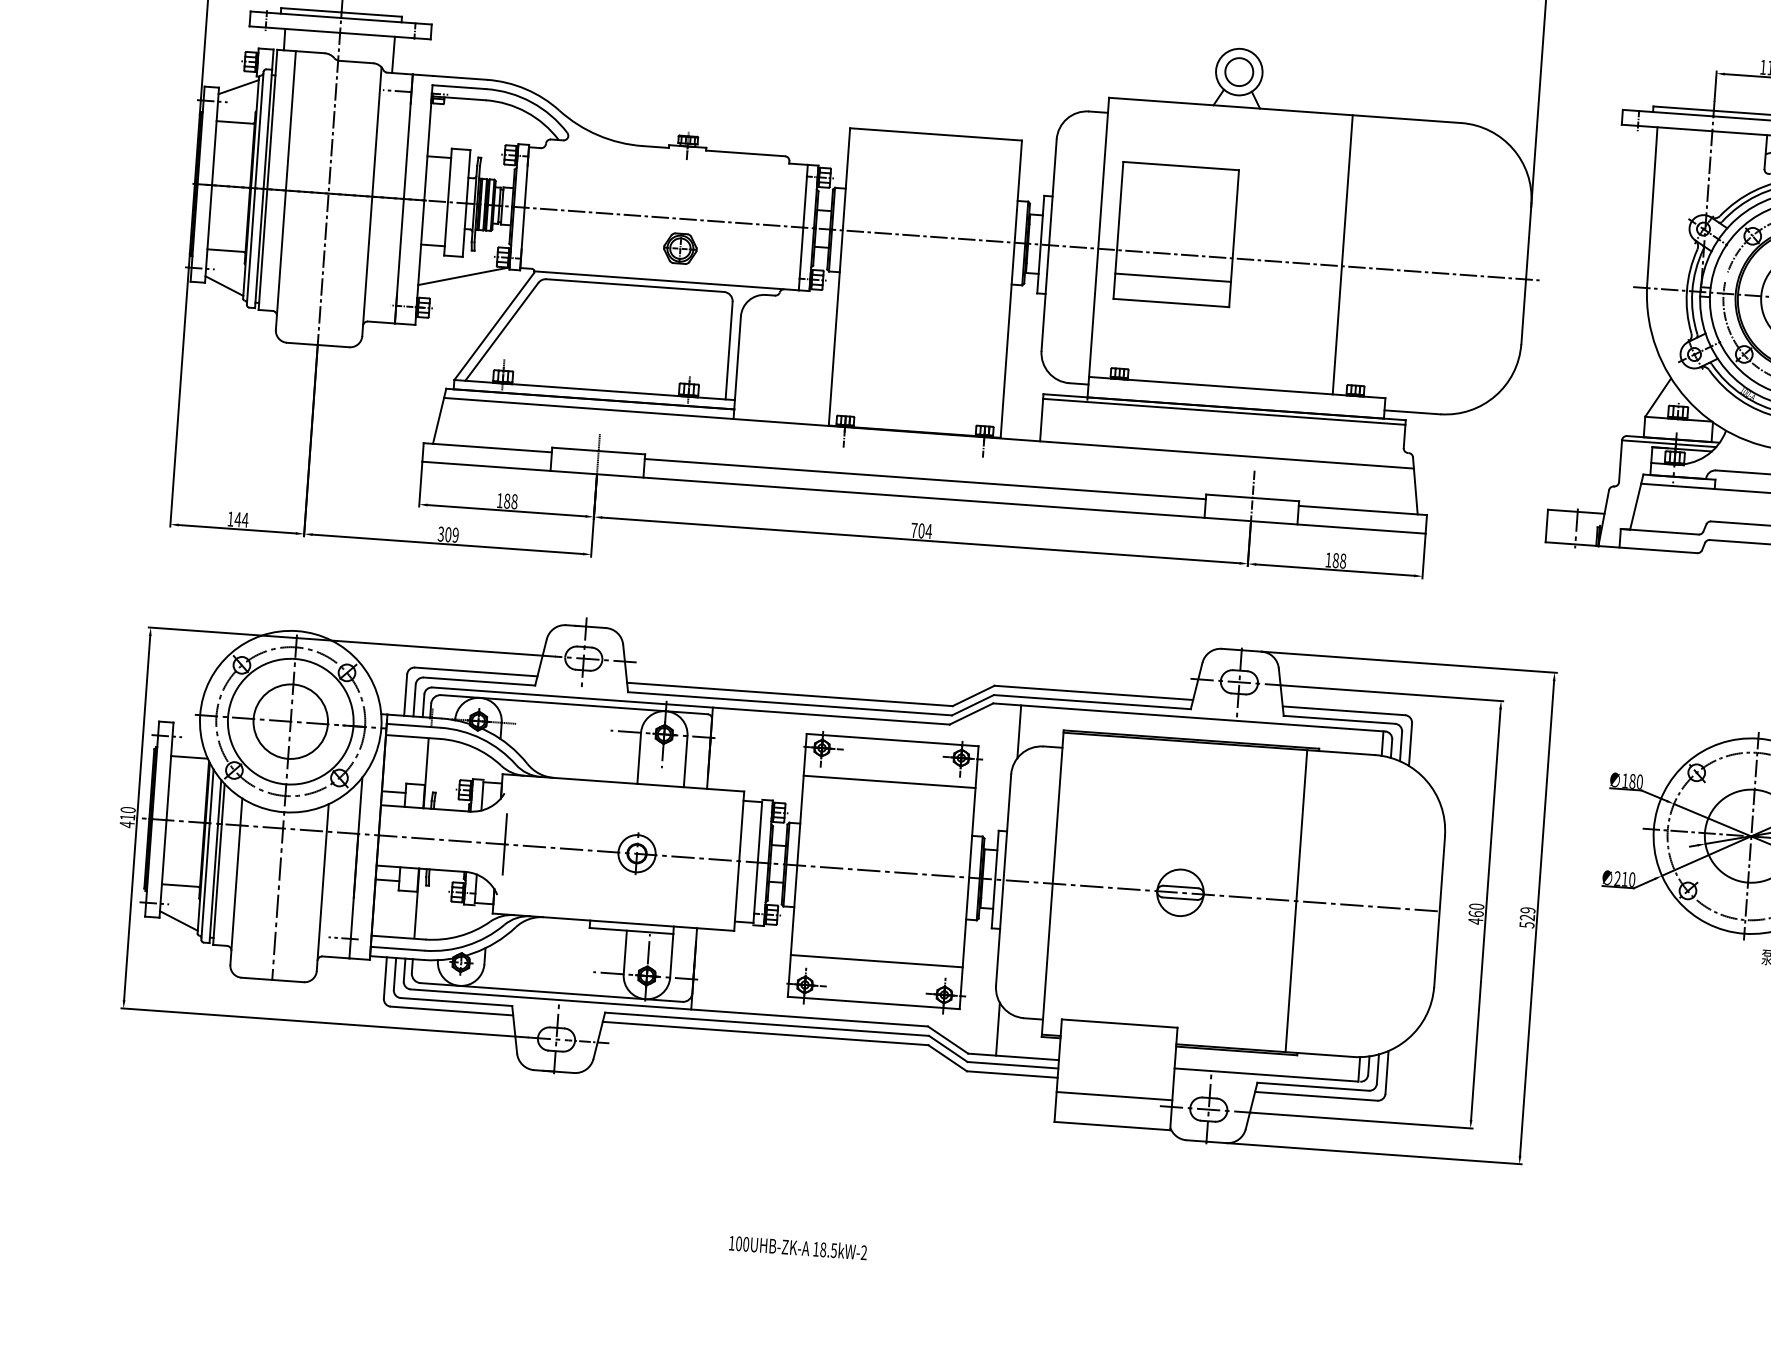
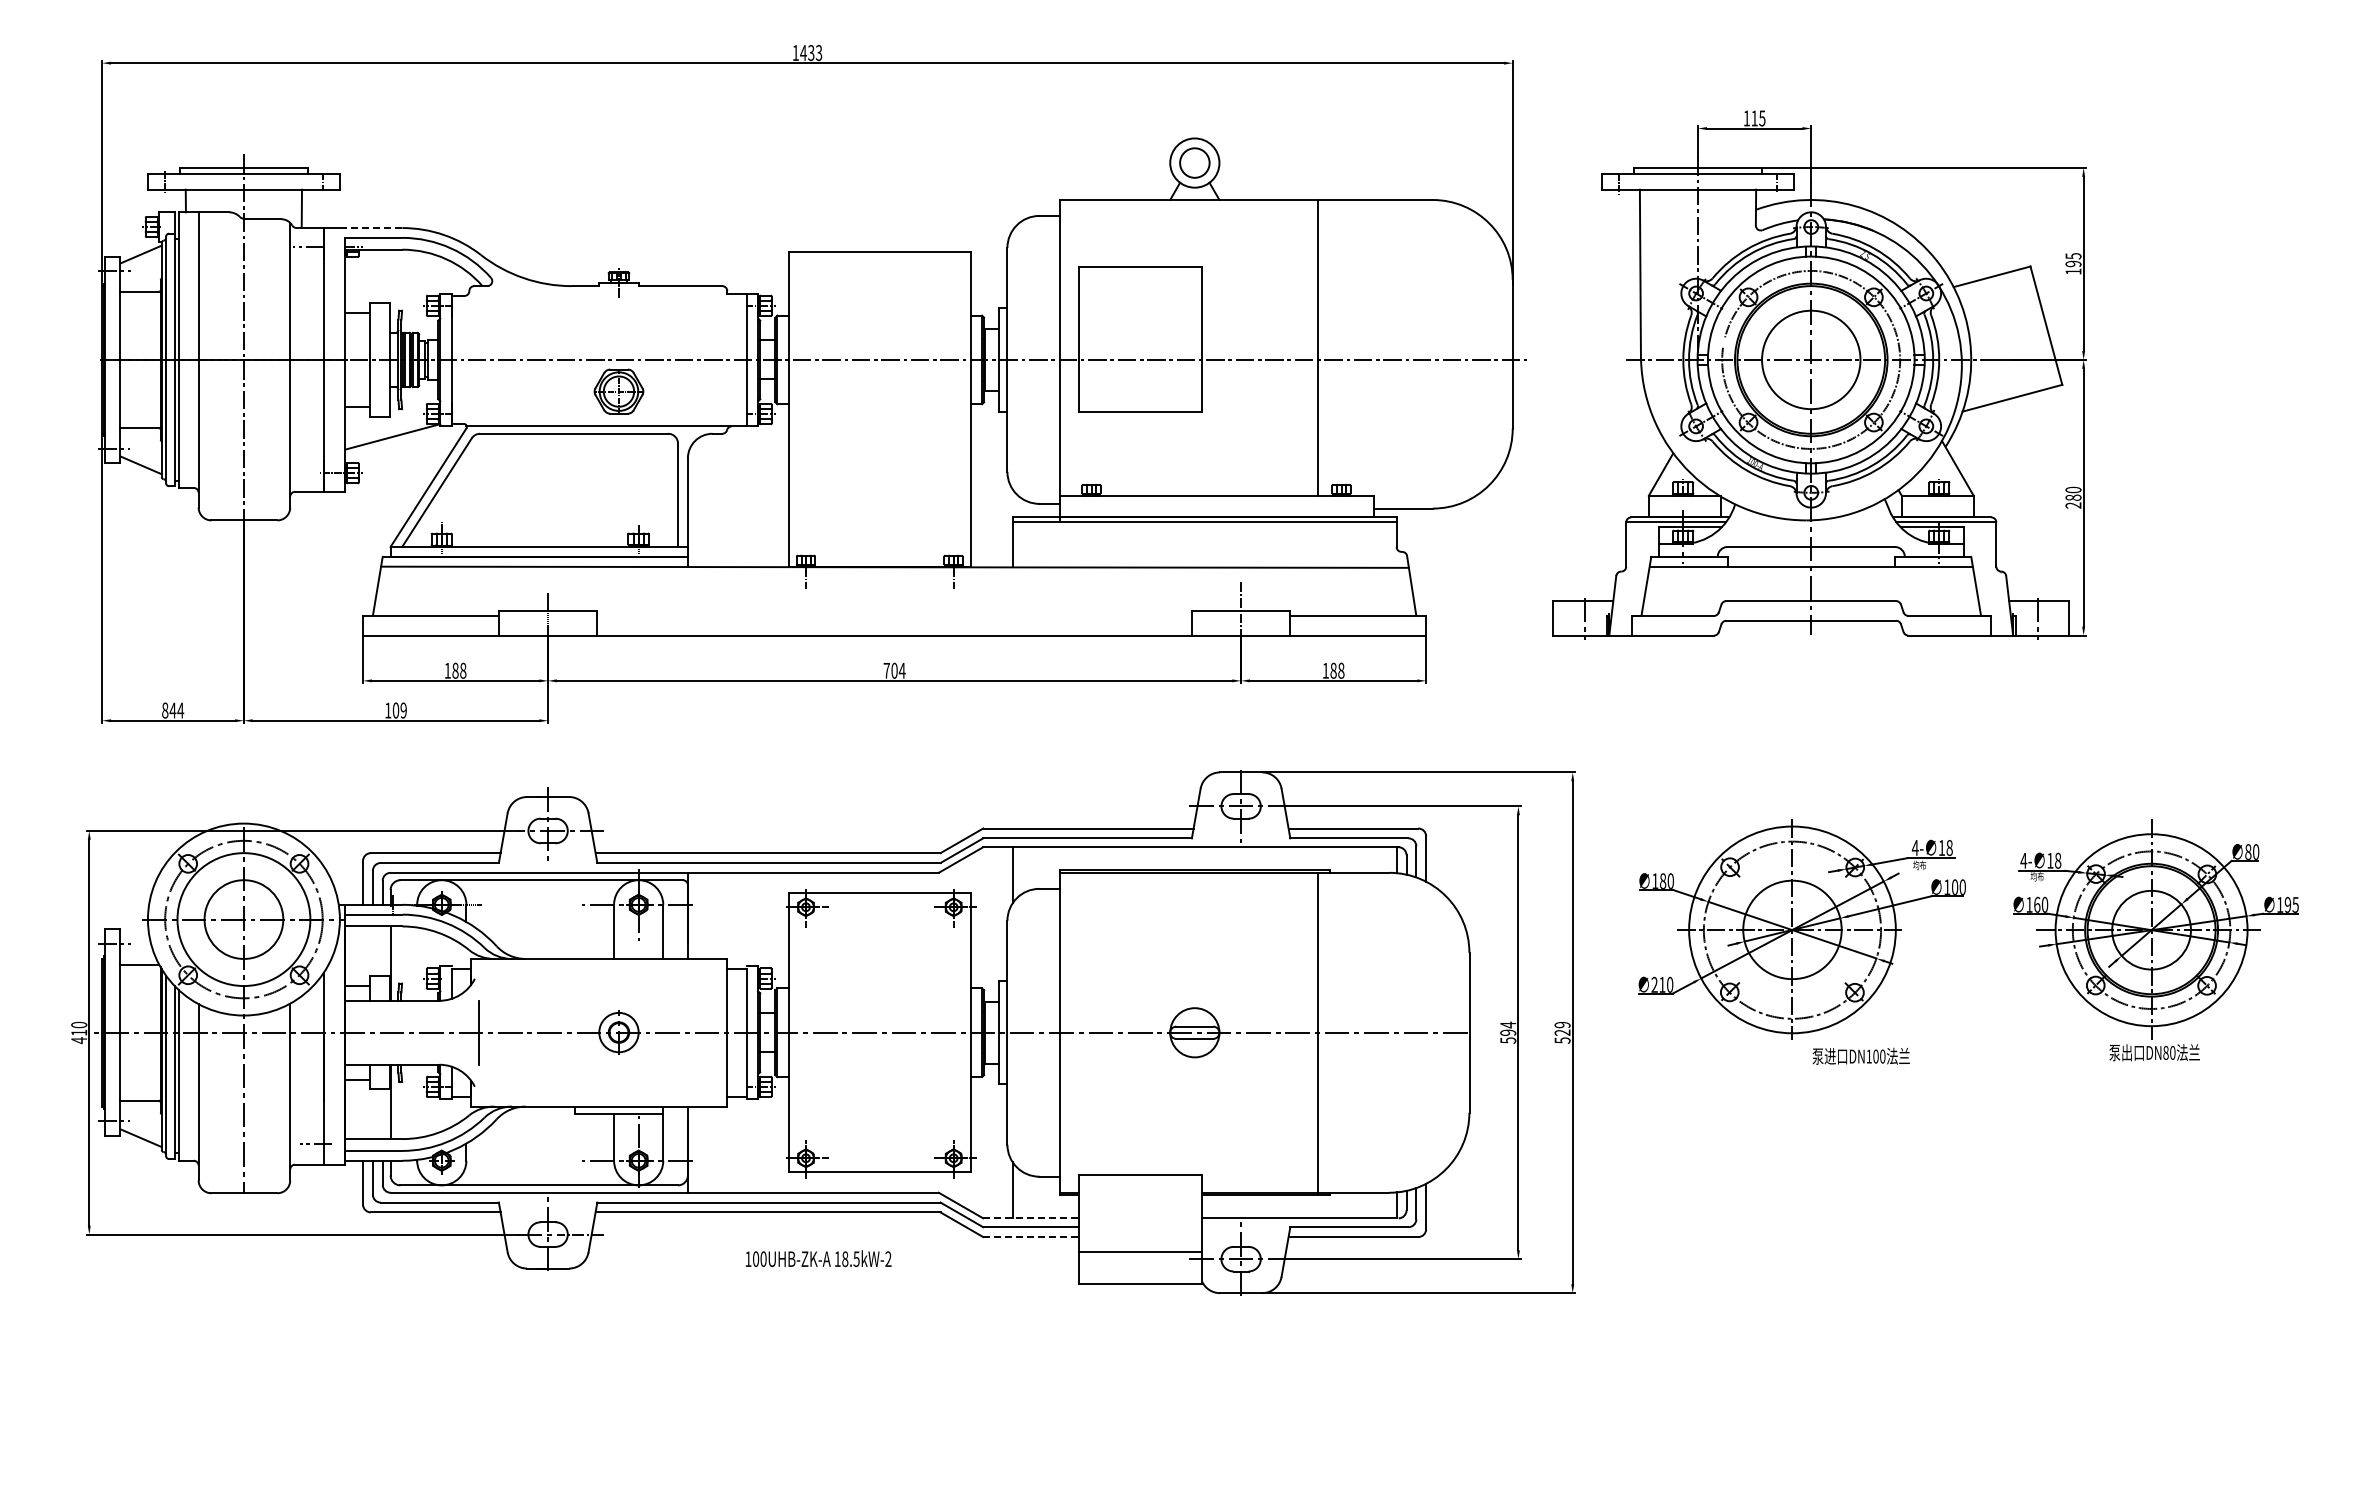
line: (459, 78) -> (373, 228), solid -> dashed
part: (680, 247) -> (618, 390), size x1.4
line: (1173, 277) -> (1140, 384), removed
line: (925, 478) -> (894, 615), removed
text: (230, 519) -> (165, 710), 144 -> 844
text: (441, 534) -> (388, 710), 309 -> 109
line: (889, 781) -> (879, 937), removed
text: (1476, 913) -> (1508, 1032), 460 -> 594
line: (876, 960) -> (879, 1127), removed
line: (1013, 1057) -> (1031, 1218), solid -> dashed
line: (1012, 1074) -> (1031, 1237), solid -> dashed
text: (798, 1247) -> (818, 1258), moved

